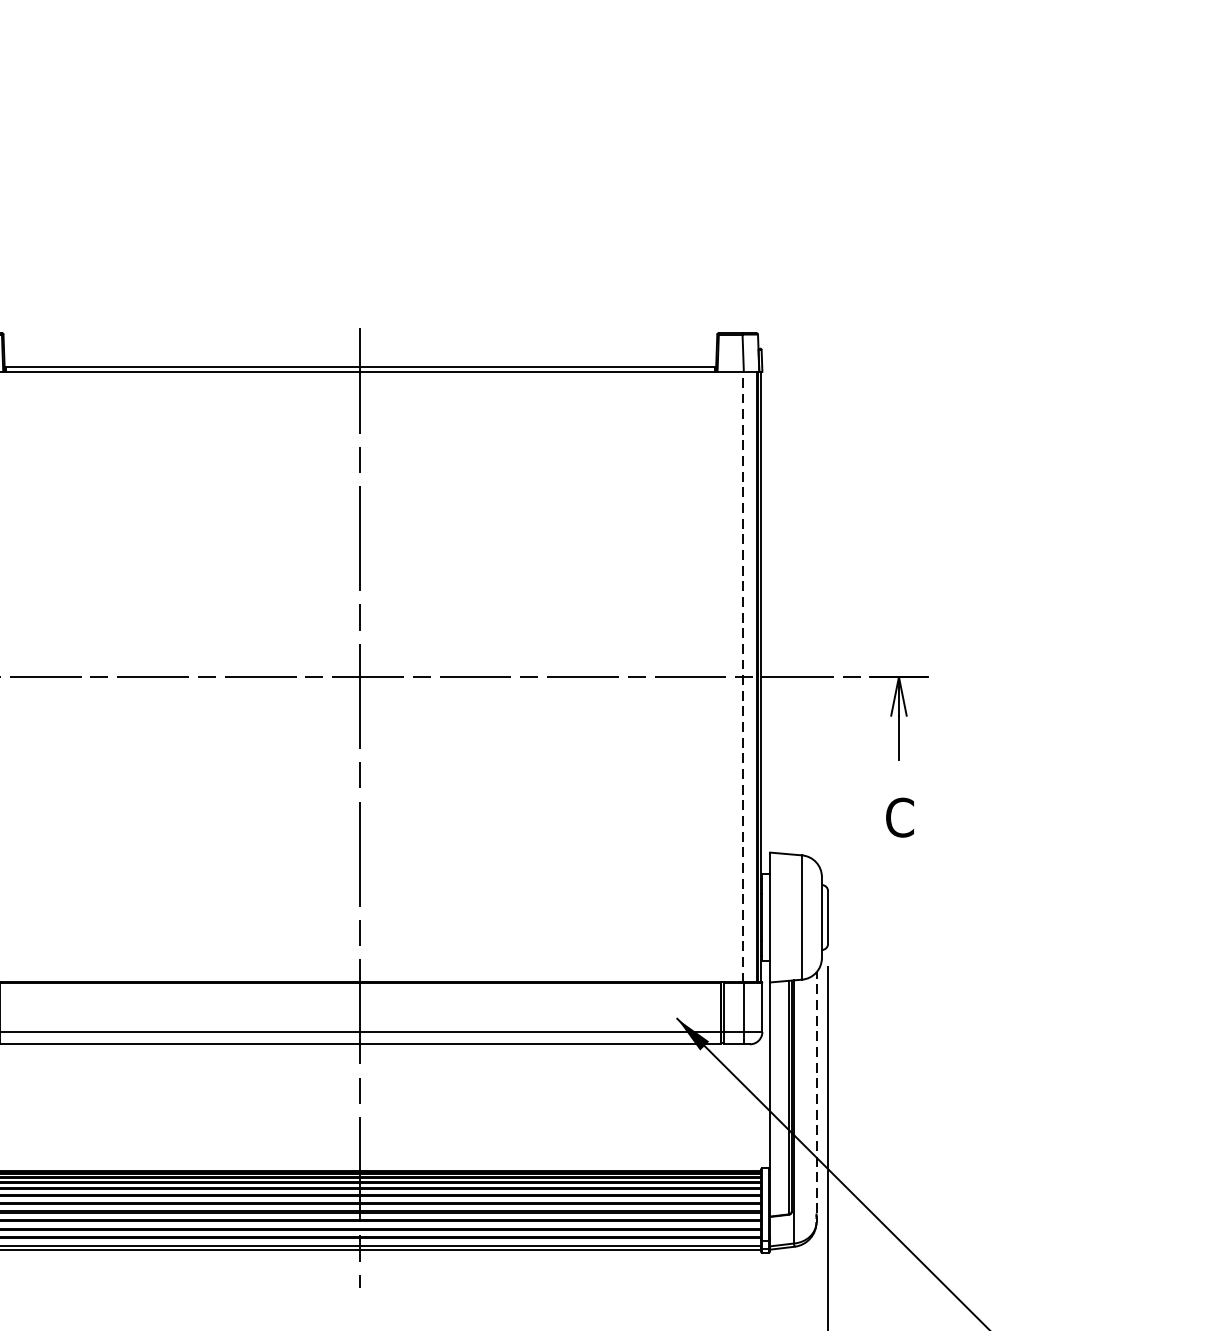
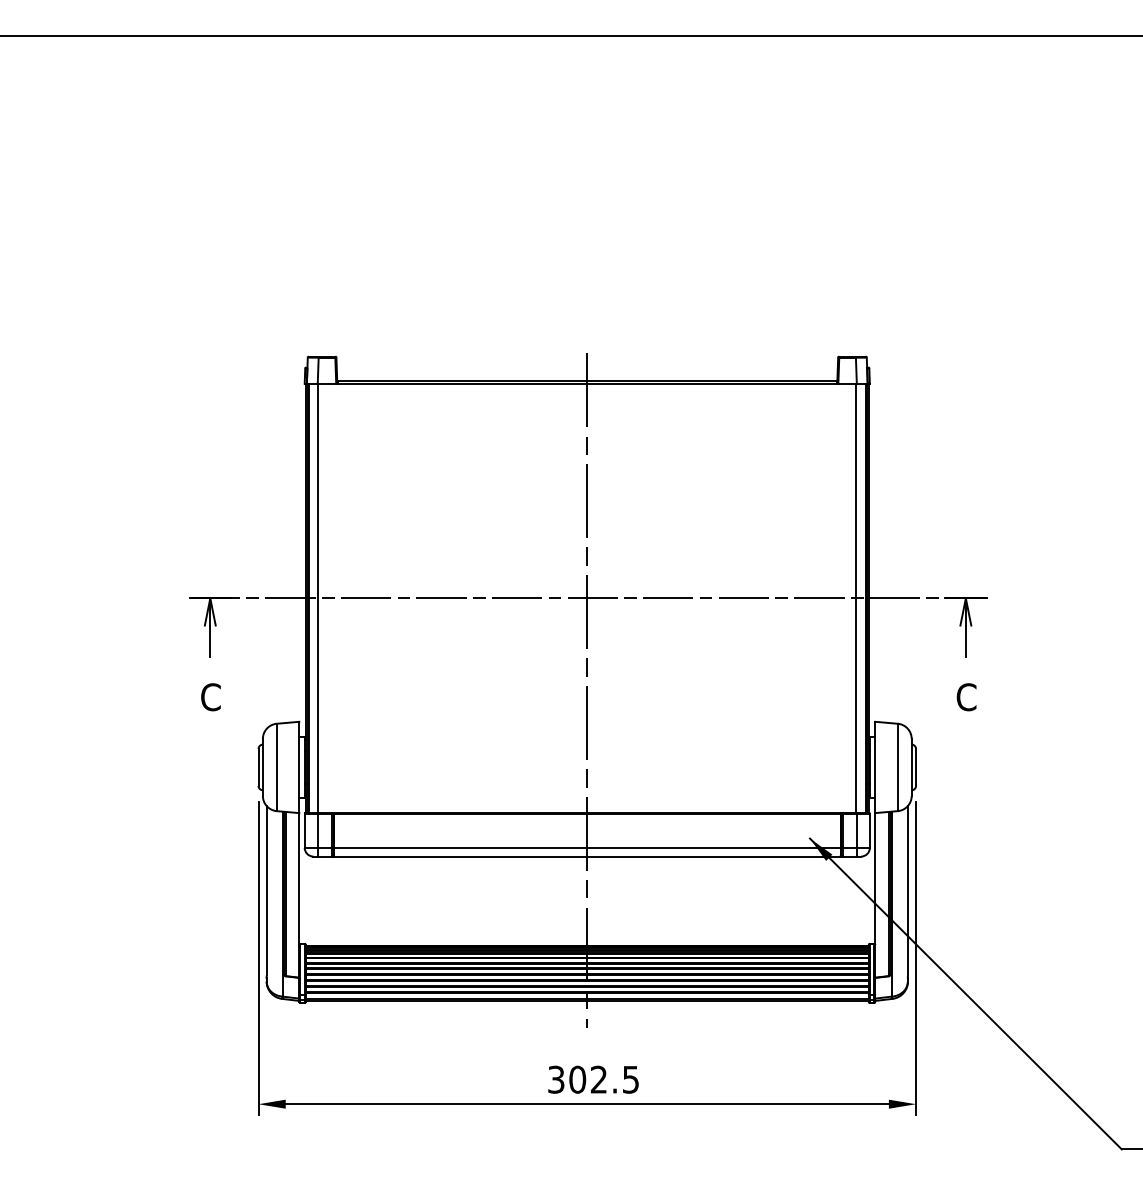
line: (743, 677) -> (856, 598), dashed -> solid
line: (815, 1092) -> (907, 890), dashed -> solid

